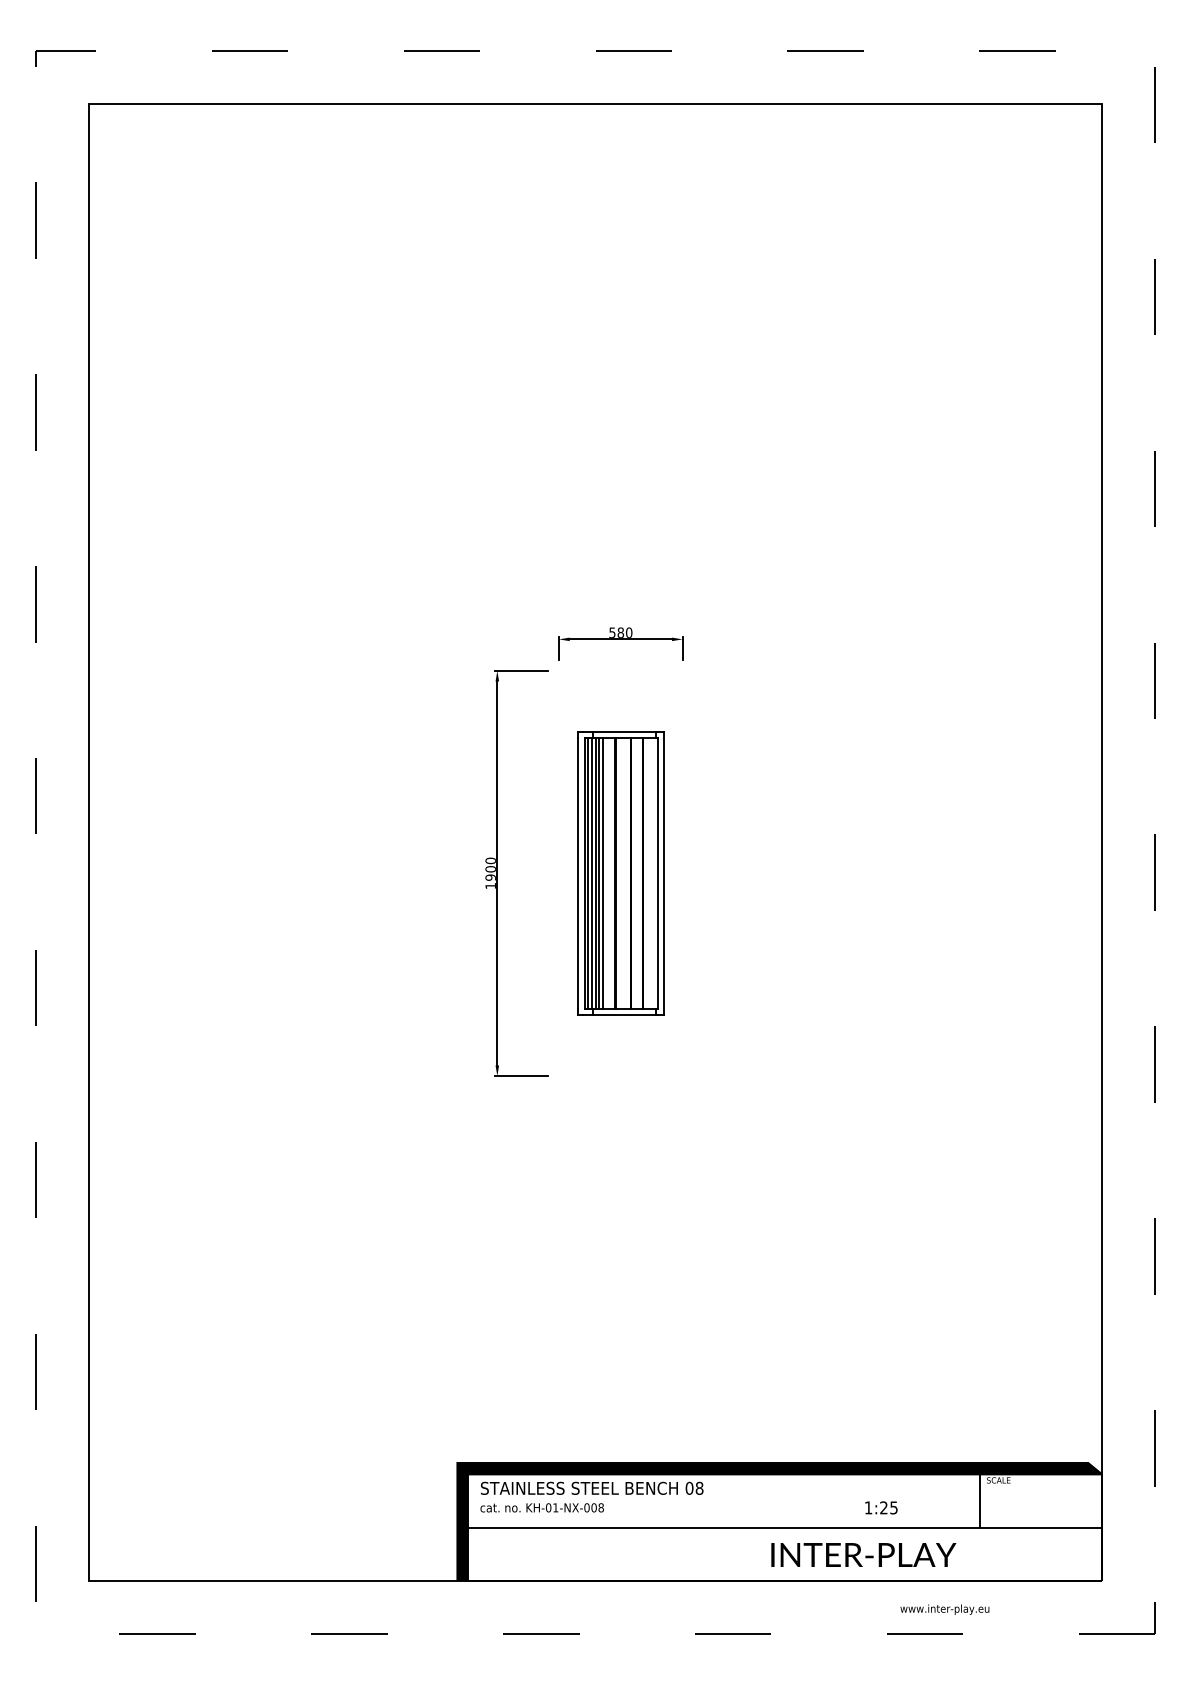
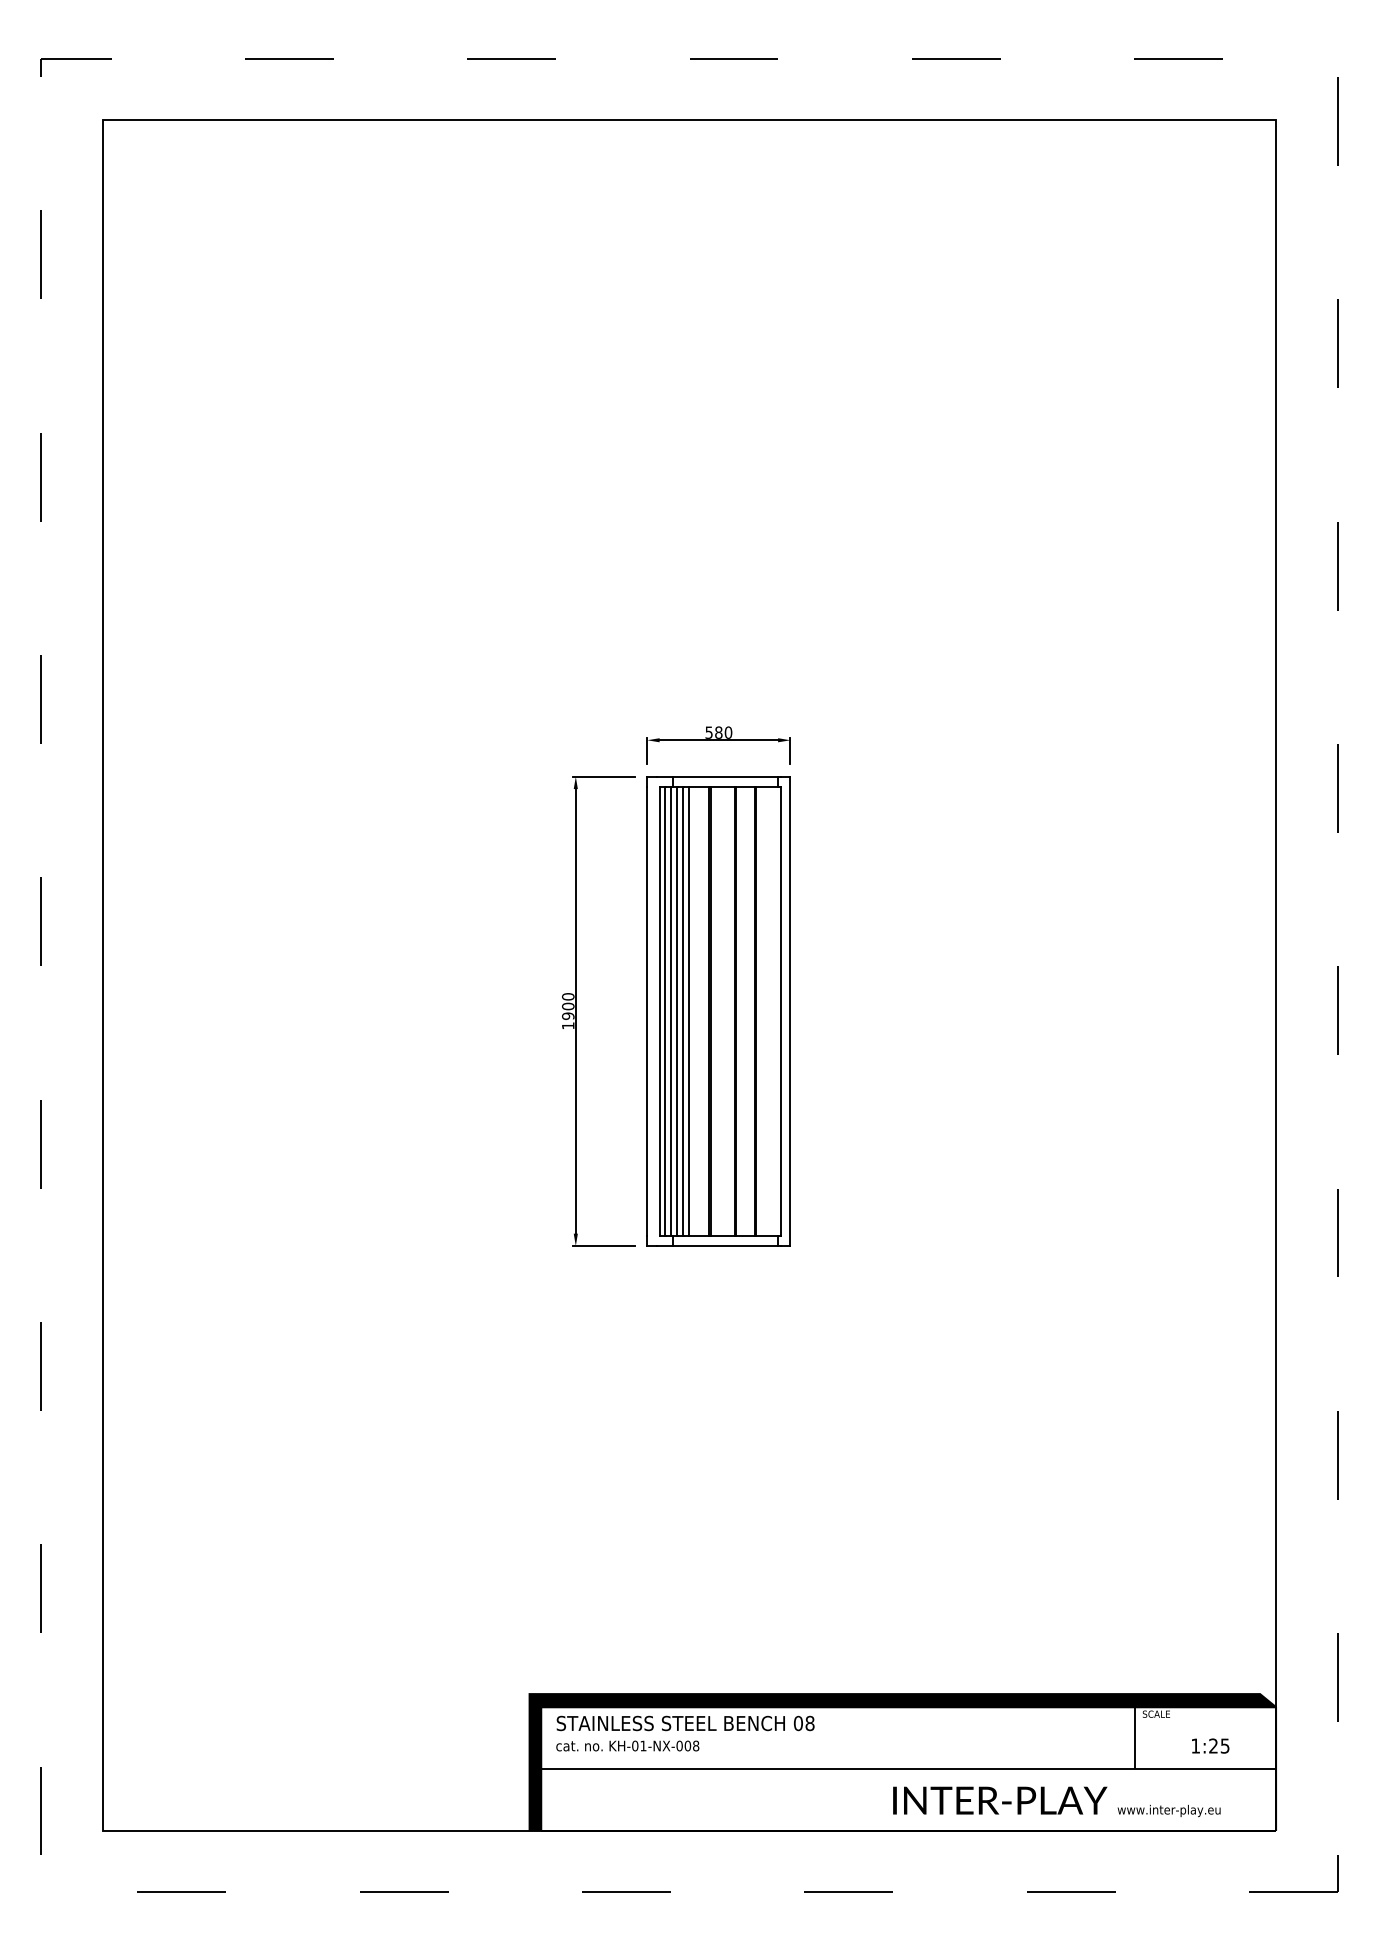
part: (620, 873) -> (718, 1011), size x1.43
text: (881, 1507) -> (1210, 1745), moved
text: (944, 1609) -> (1168, 1810), moved

